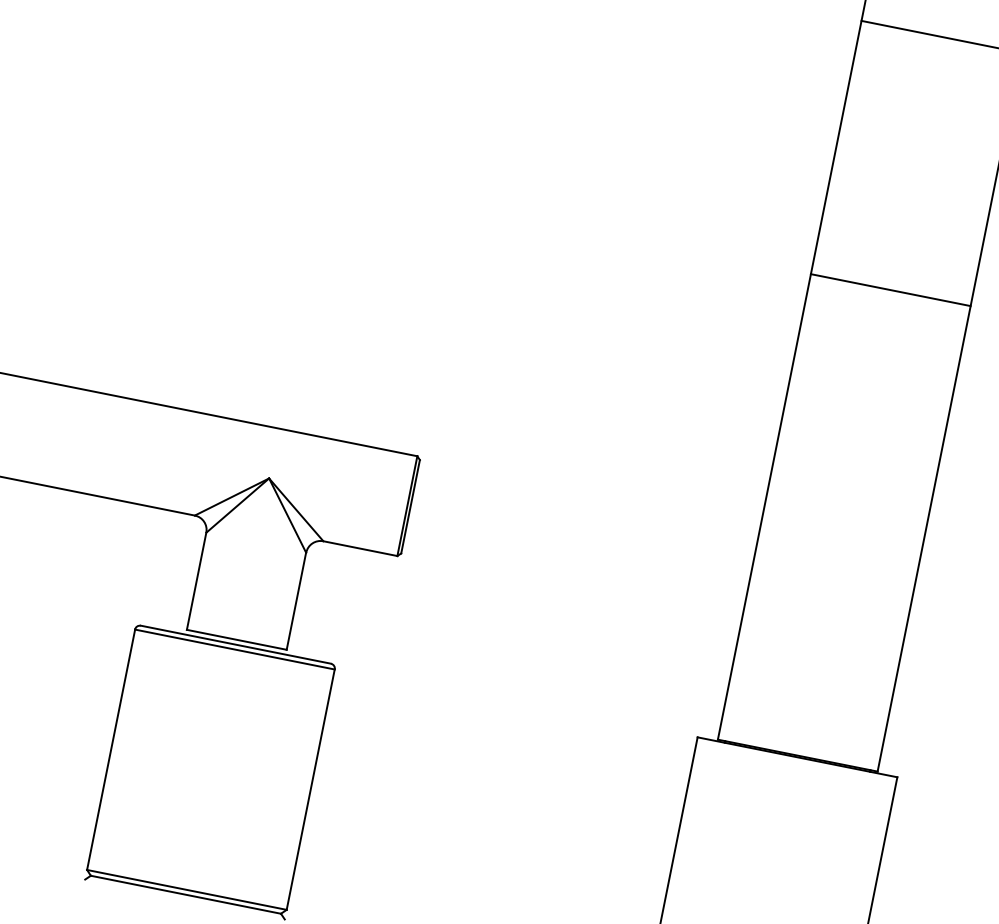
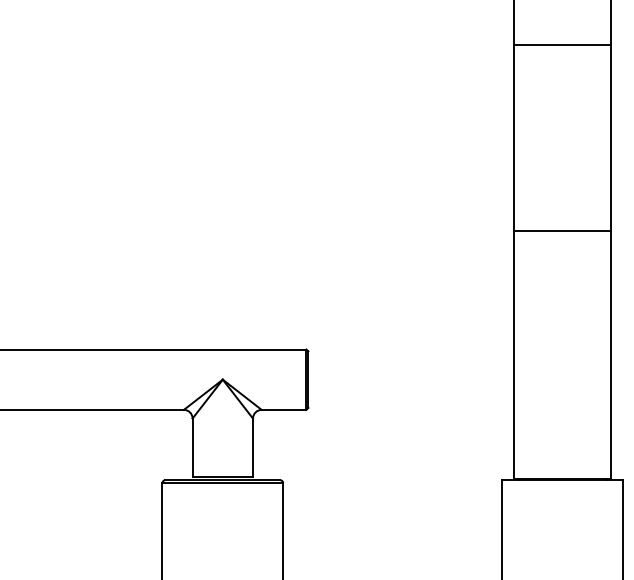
line: (890, 289) -> (562, 230), moved

